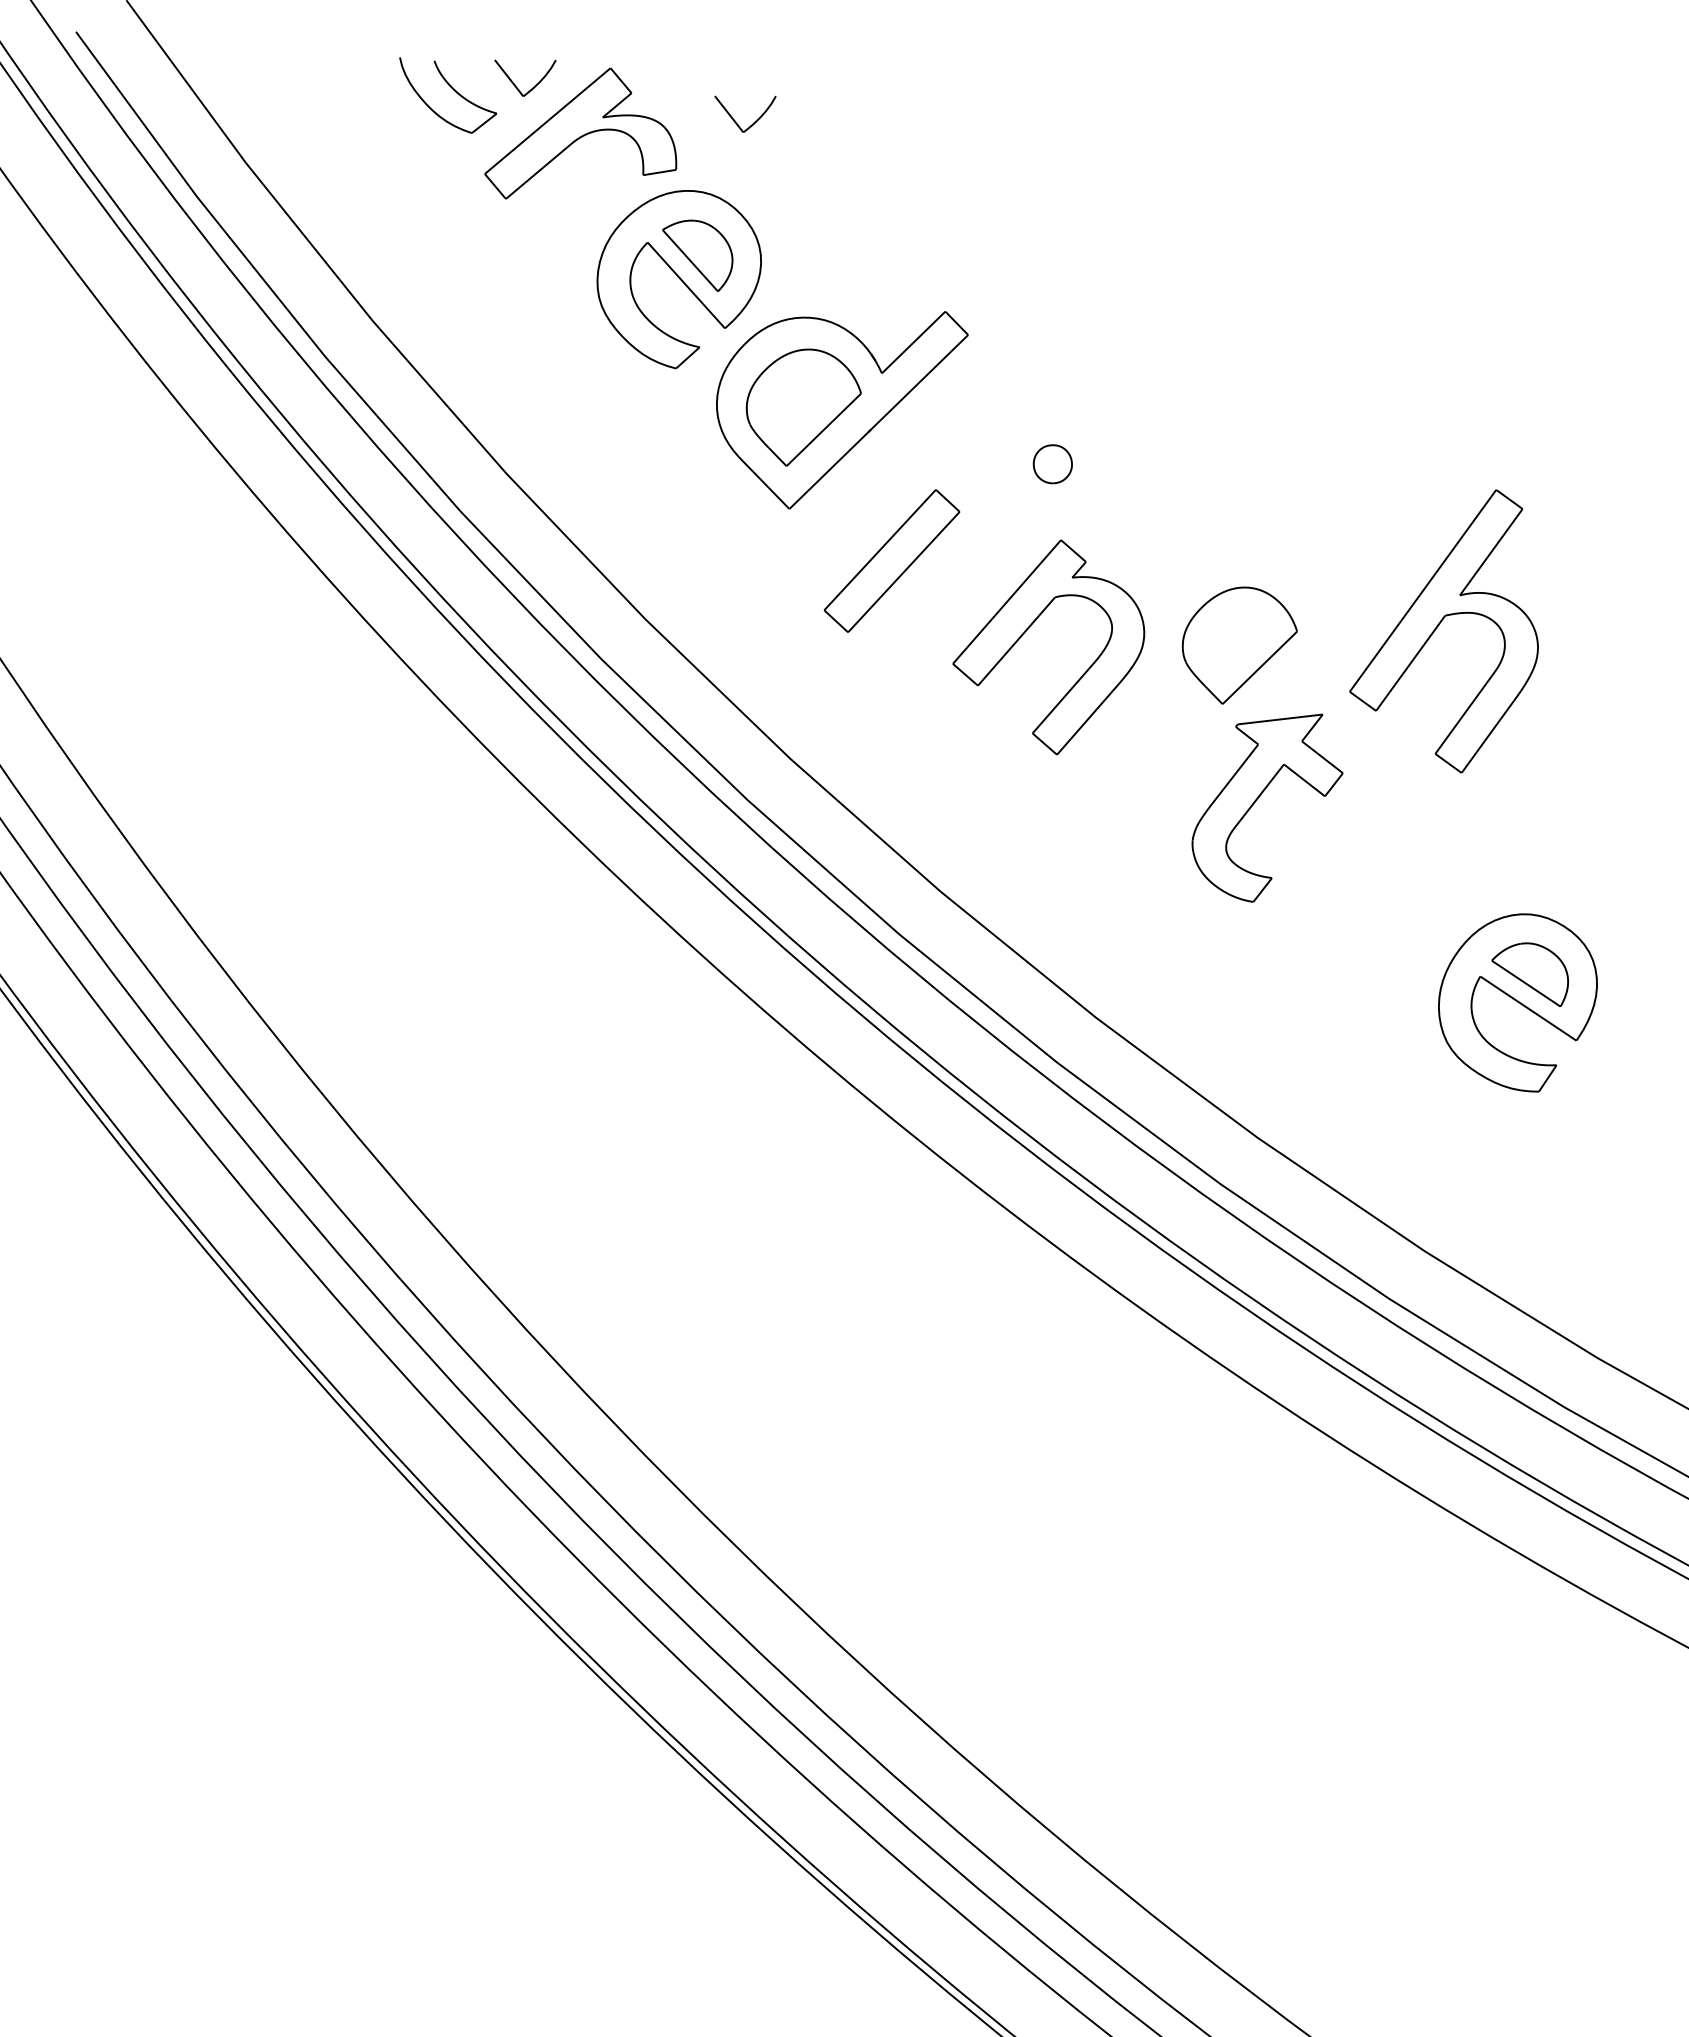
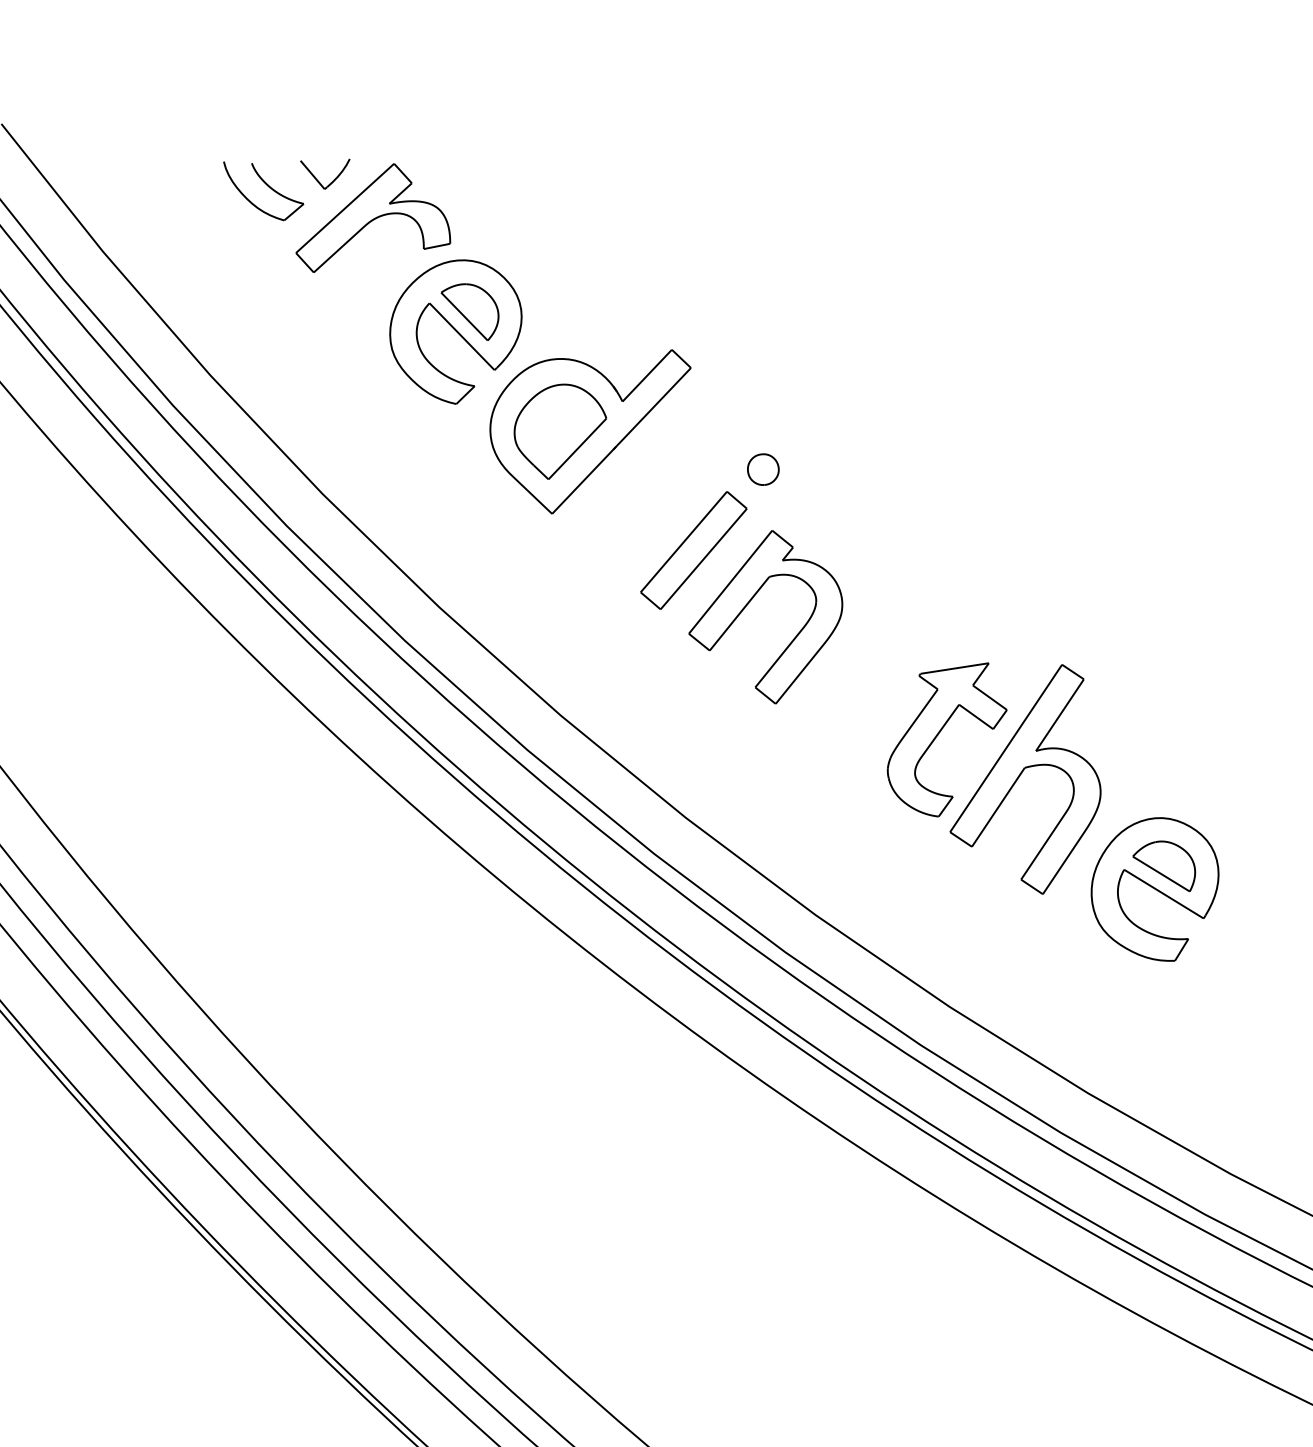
part: (736, 121) -> (497, 202), removed
part: (891, 560) -> (693, 550), moved
part: (1437, 628) -> (1018, 778), moved
part: (1239, 645) -> (919, 610), removed

